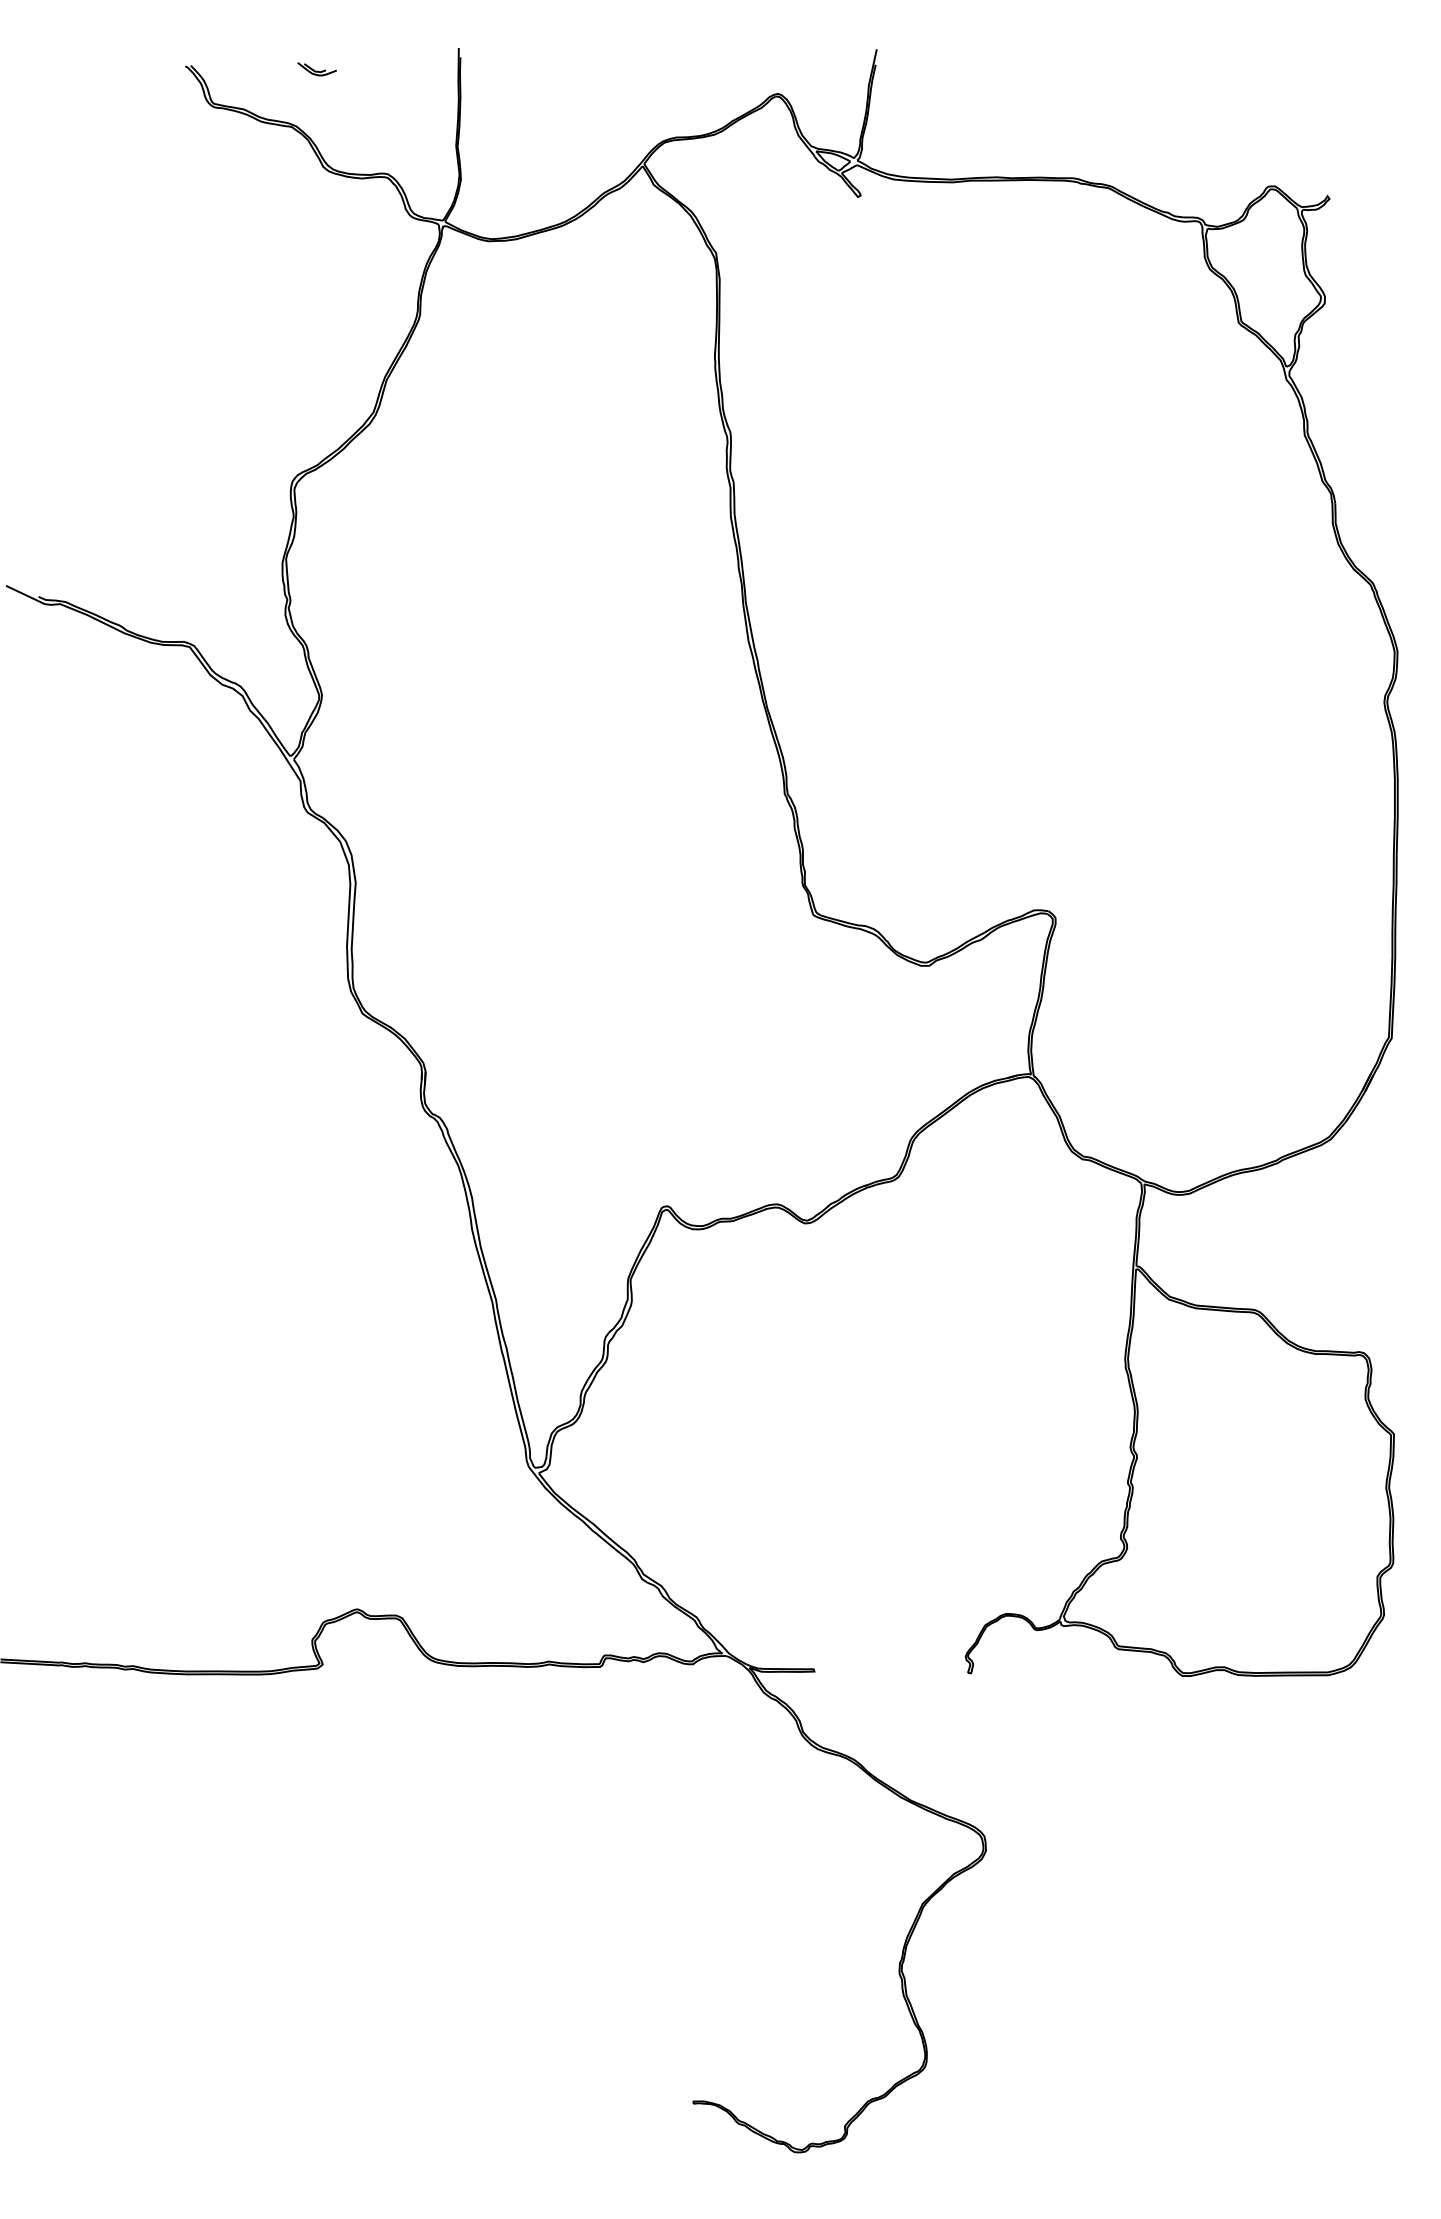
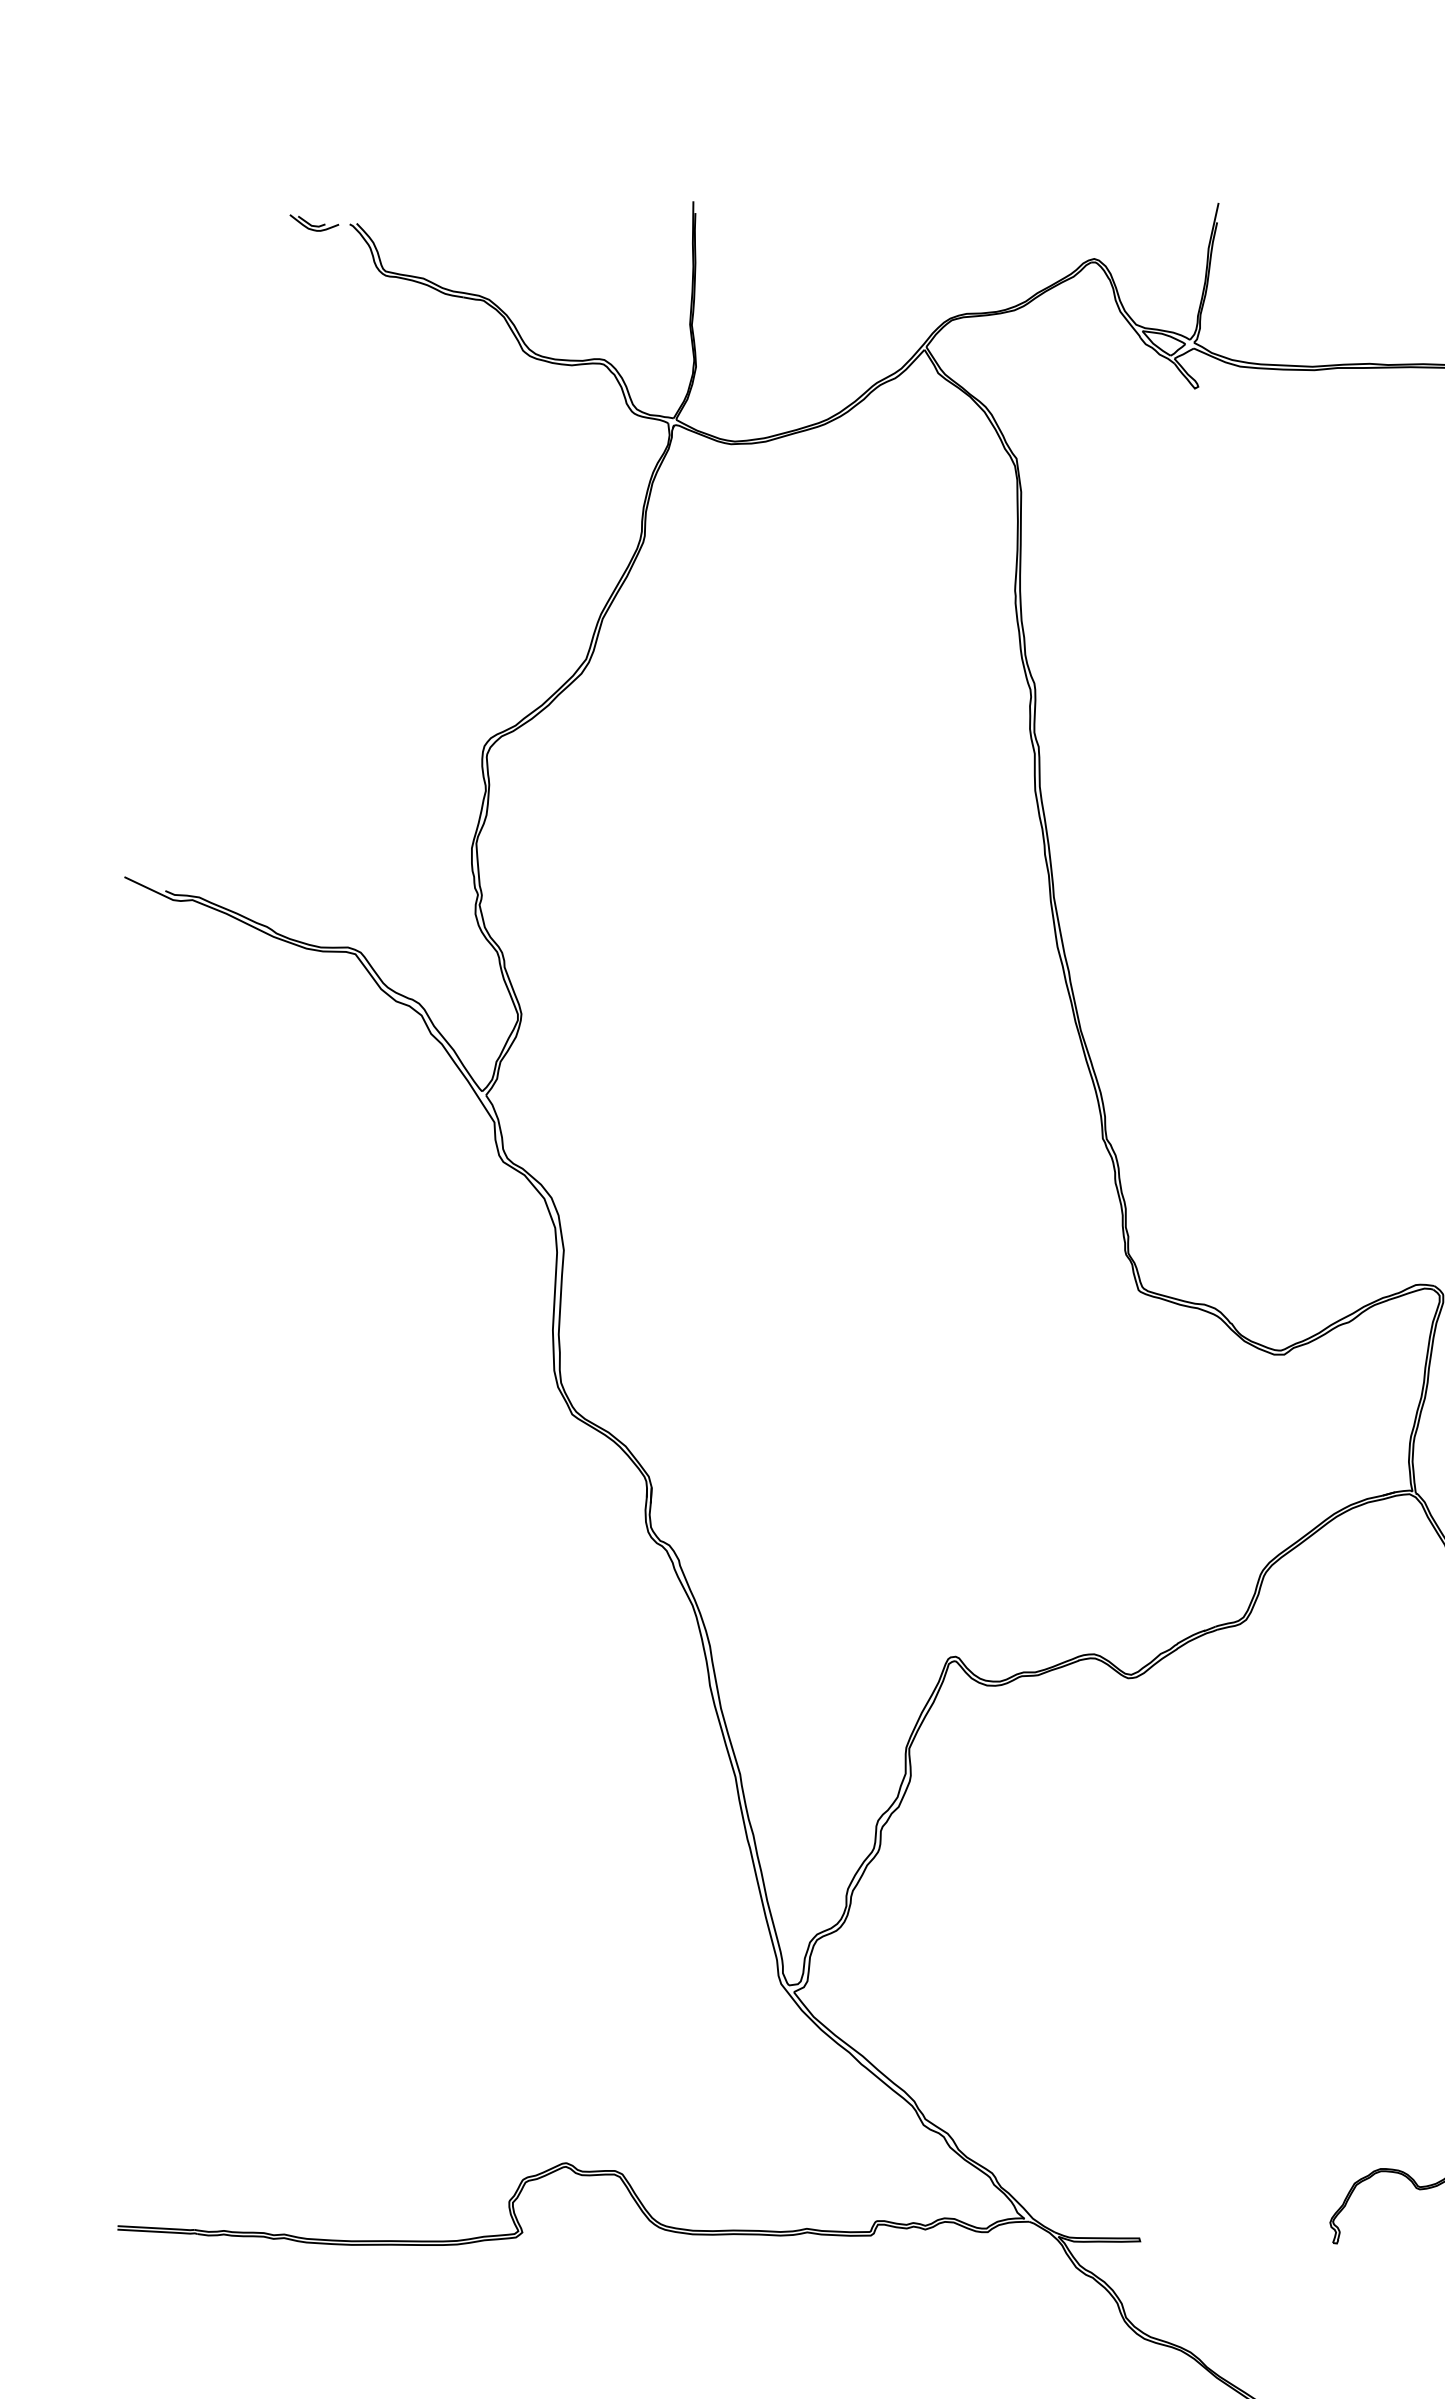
part: (316, 69) -> (313, 223), moved

